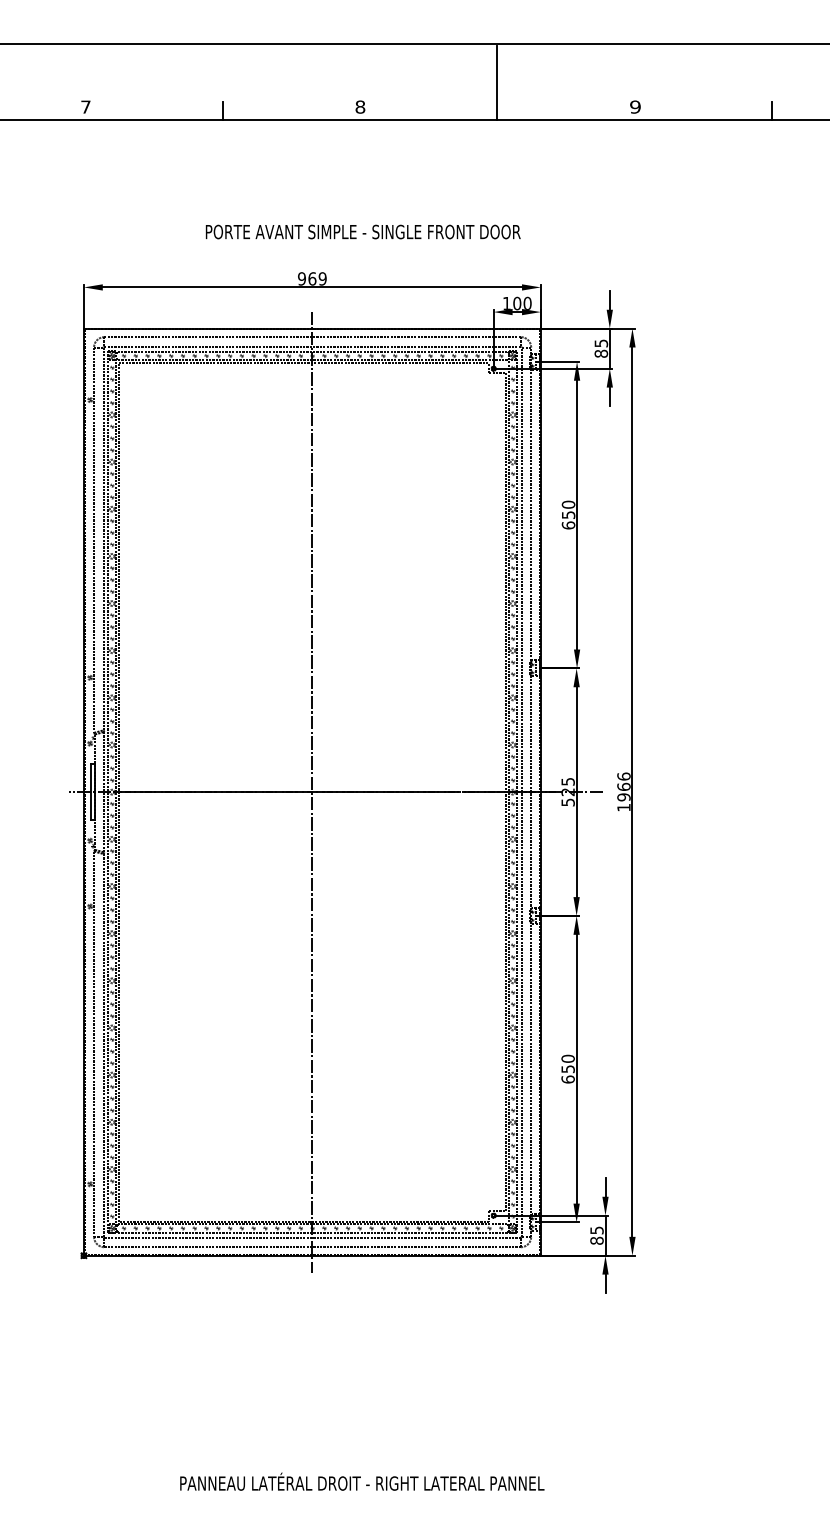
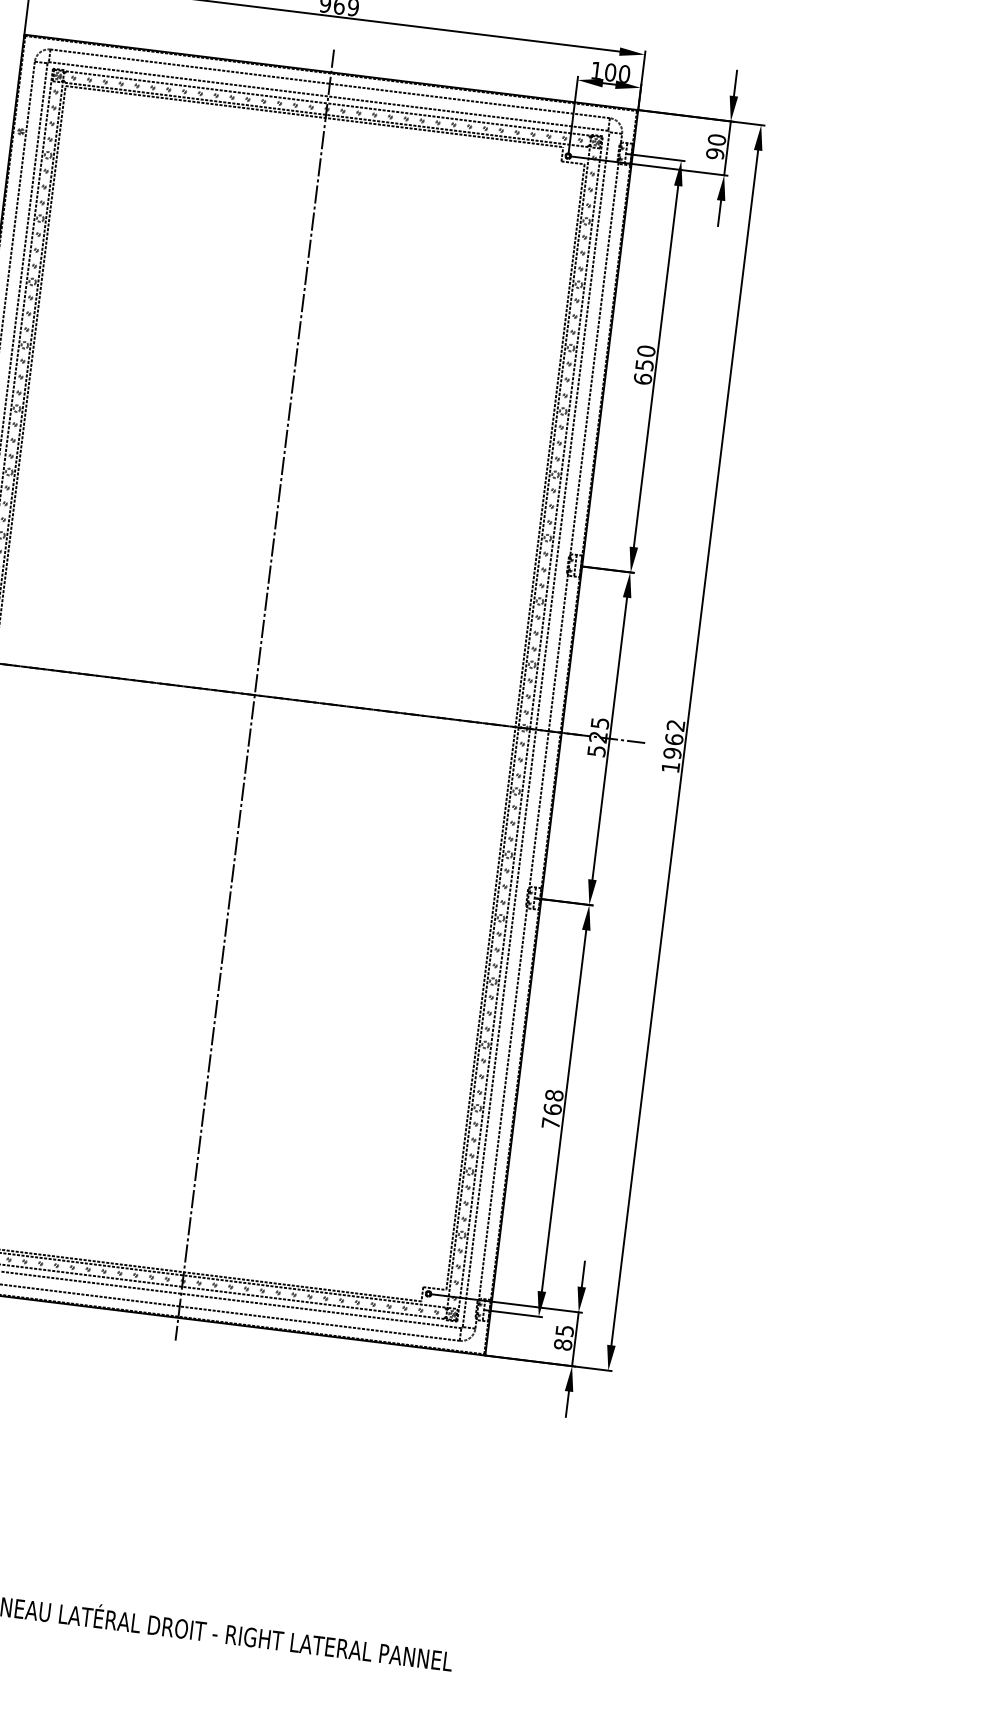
text: (601, 348) -> (716, 146), 85 -> 90
text: (623, 776) -> (675, 725), 1966 -> 1962
text: (567, 1068) -> (551, 1108), 650 -> 768

